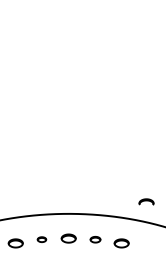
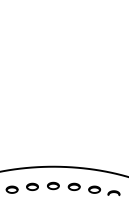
part: (146, 201) -> (113, 192), moved
part: (41, 239) -> (32, 186), size x1.67
part: (95, 239) -> (74, 186), size x1.43

